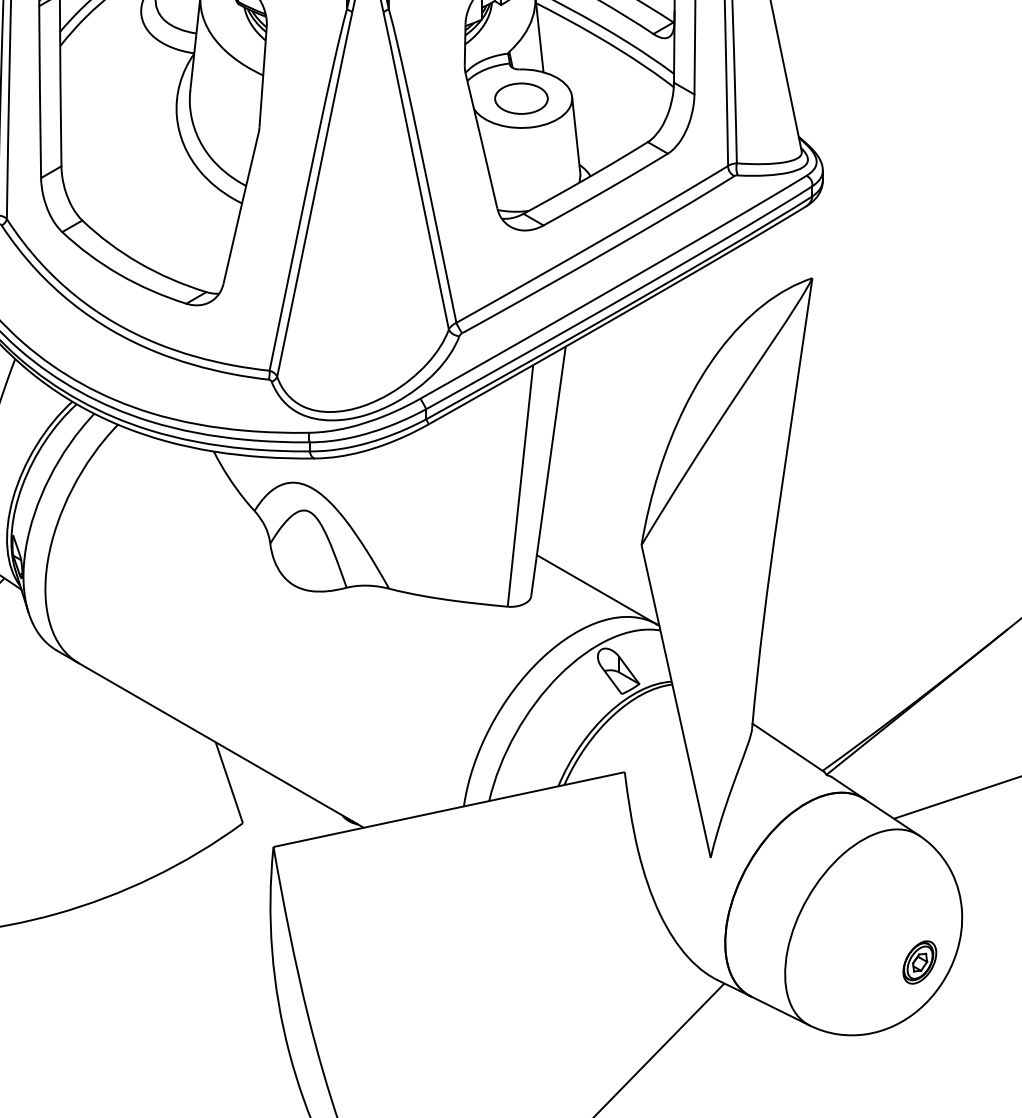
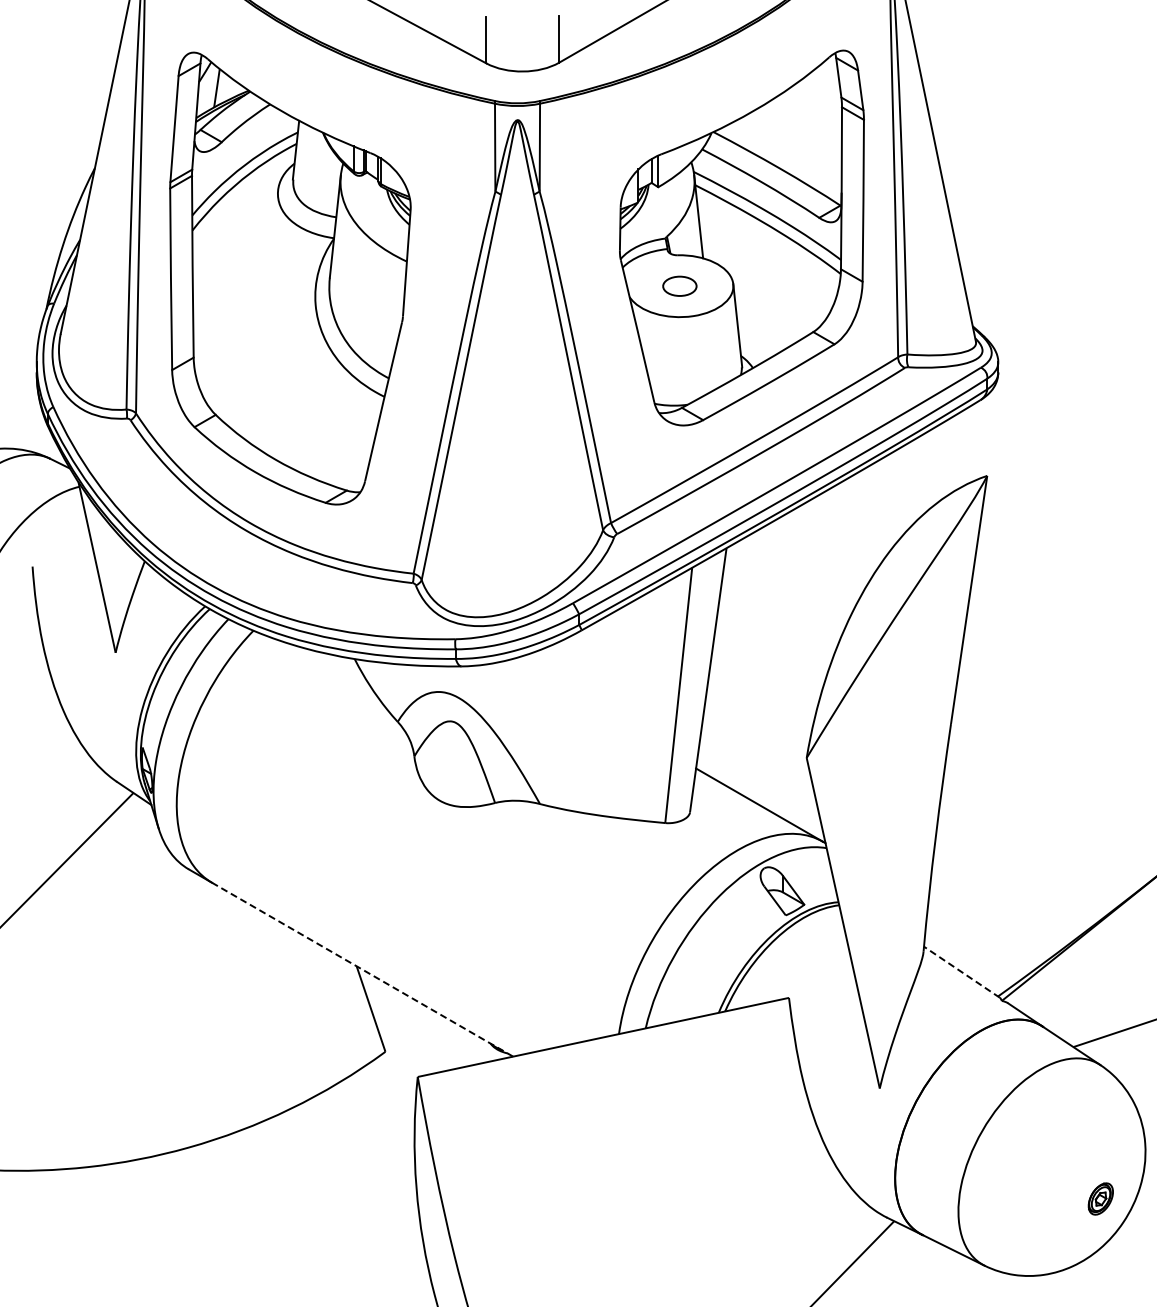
part: (521, 98) -> (679, 286), size x0.6
line: (221, 745) -> (362, 969), solid -> dashed
line: (788, 748) -> (961, 972), solid -> dashed
part: (919, 962) -> (1100, 1198), size x0.7

